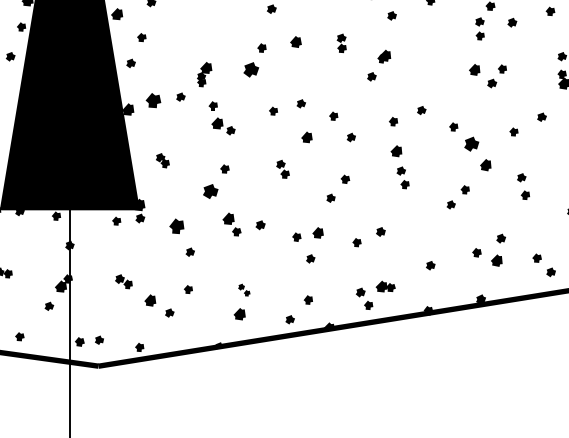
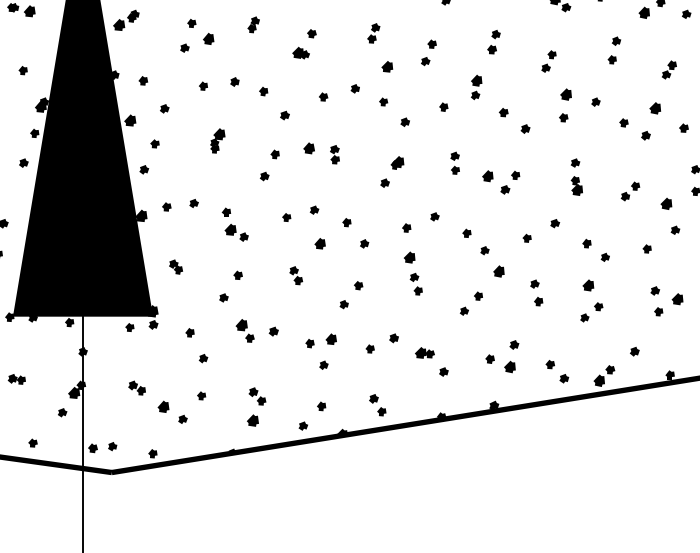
part: (479, 28) -> (454, 162), moved
part: (341, 43) -> (334, 154), moved
part: (251, 70) -> (264, 176), size x0.62
part: (204, 74) -> (217, 140), moved
part: (153, 100) -> (166, 206), size x0.62
part: (471, 144) -> (484, 250), size x0.62
part: (210, 191) -> (223, 297), size x0.62
part: (176, 226) -> (189, 332), size x0.62
part: (385, 286) -> (424, 352), moved
part: (244, 290) -> (257, 396), size x1.43

